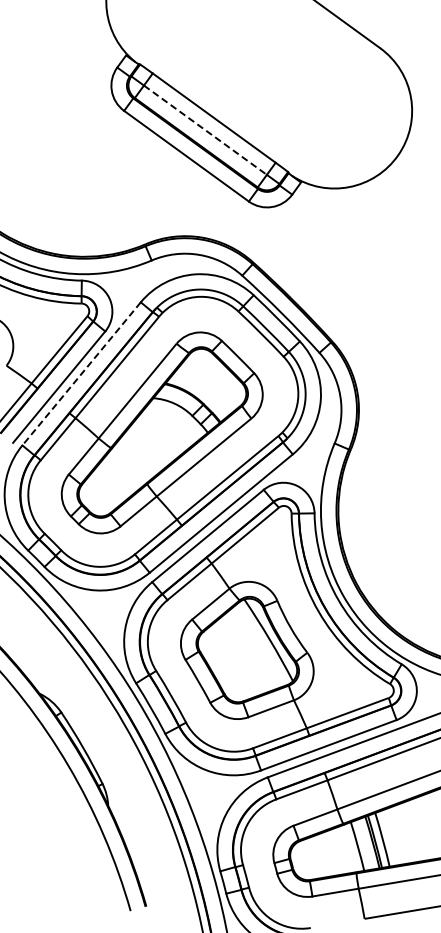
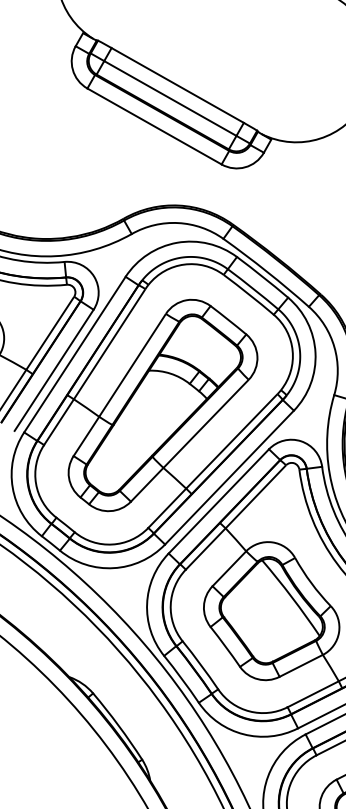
line: (205, 130) -> (170, 98), dashed -> solid
line: (81, 373) -> (74, 354), dashed -> solid

